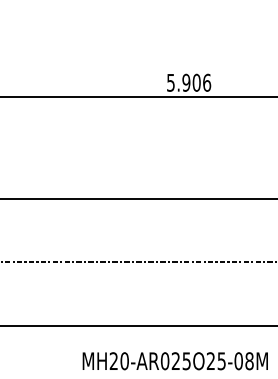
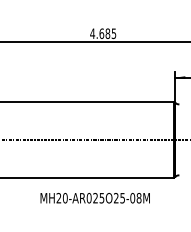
text: (189, 82) -> (103, 33), 5.906 -> 4.685

